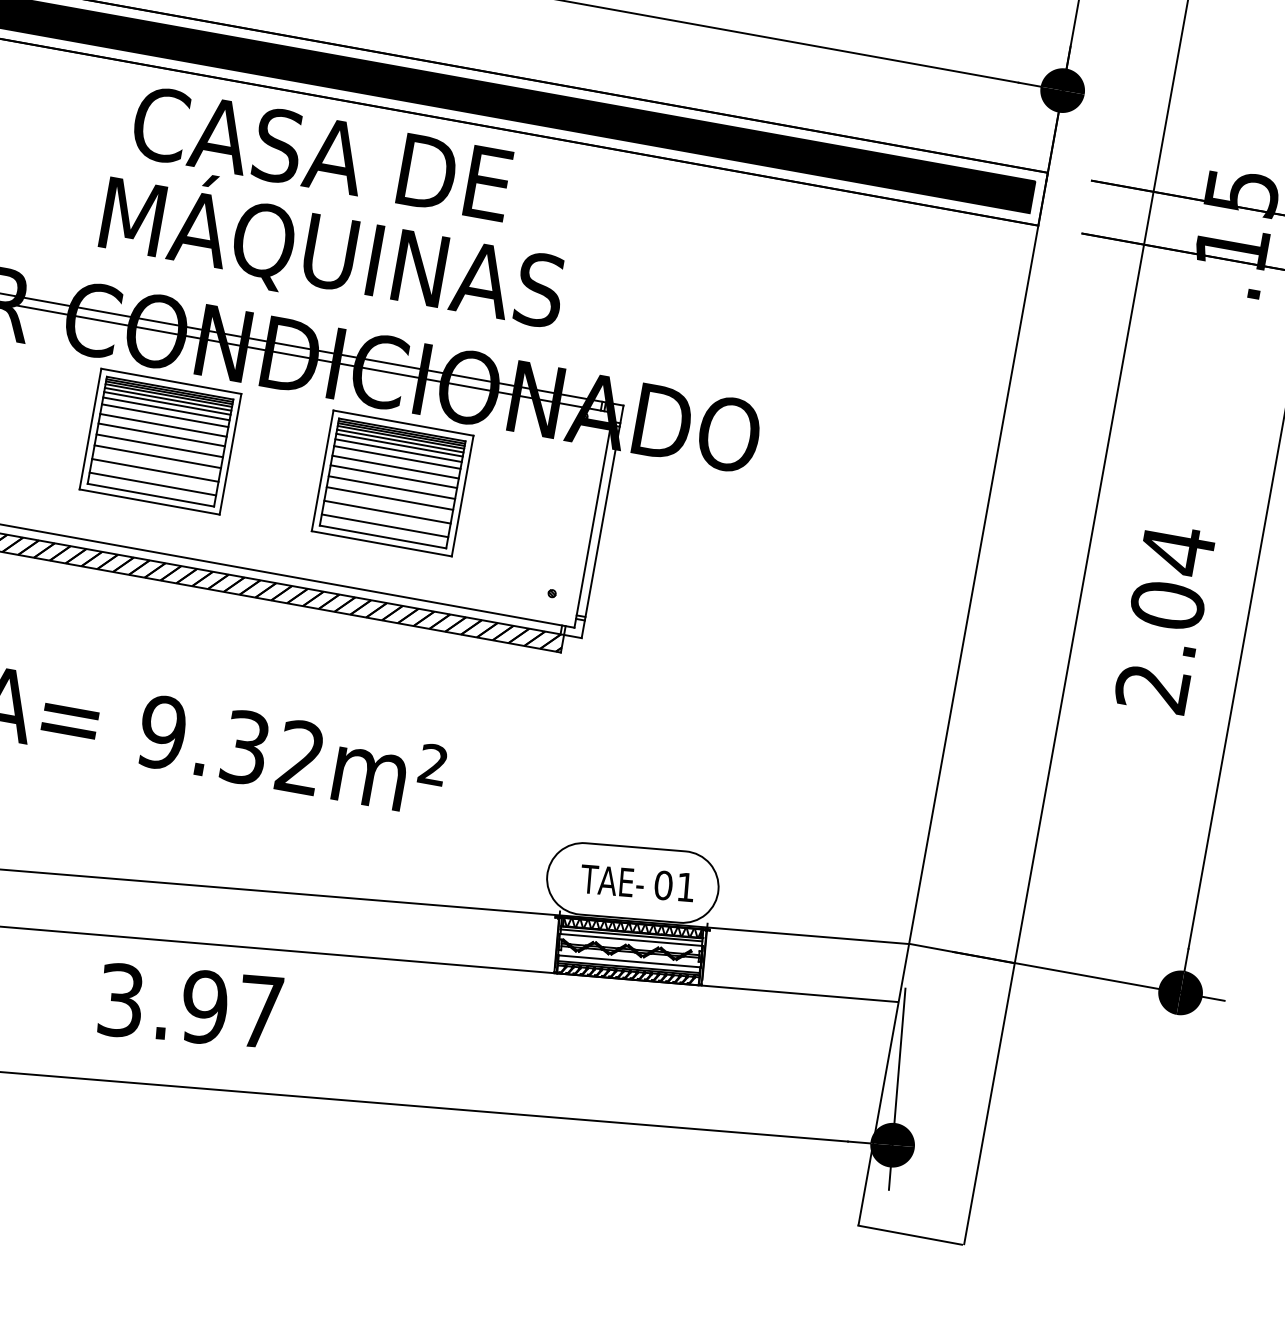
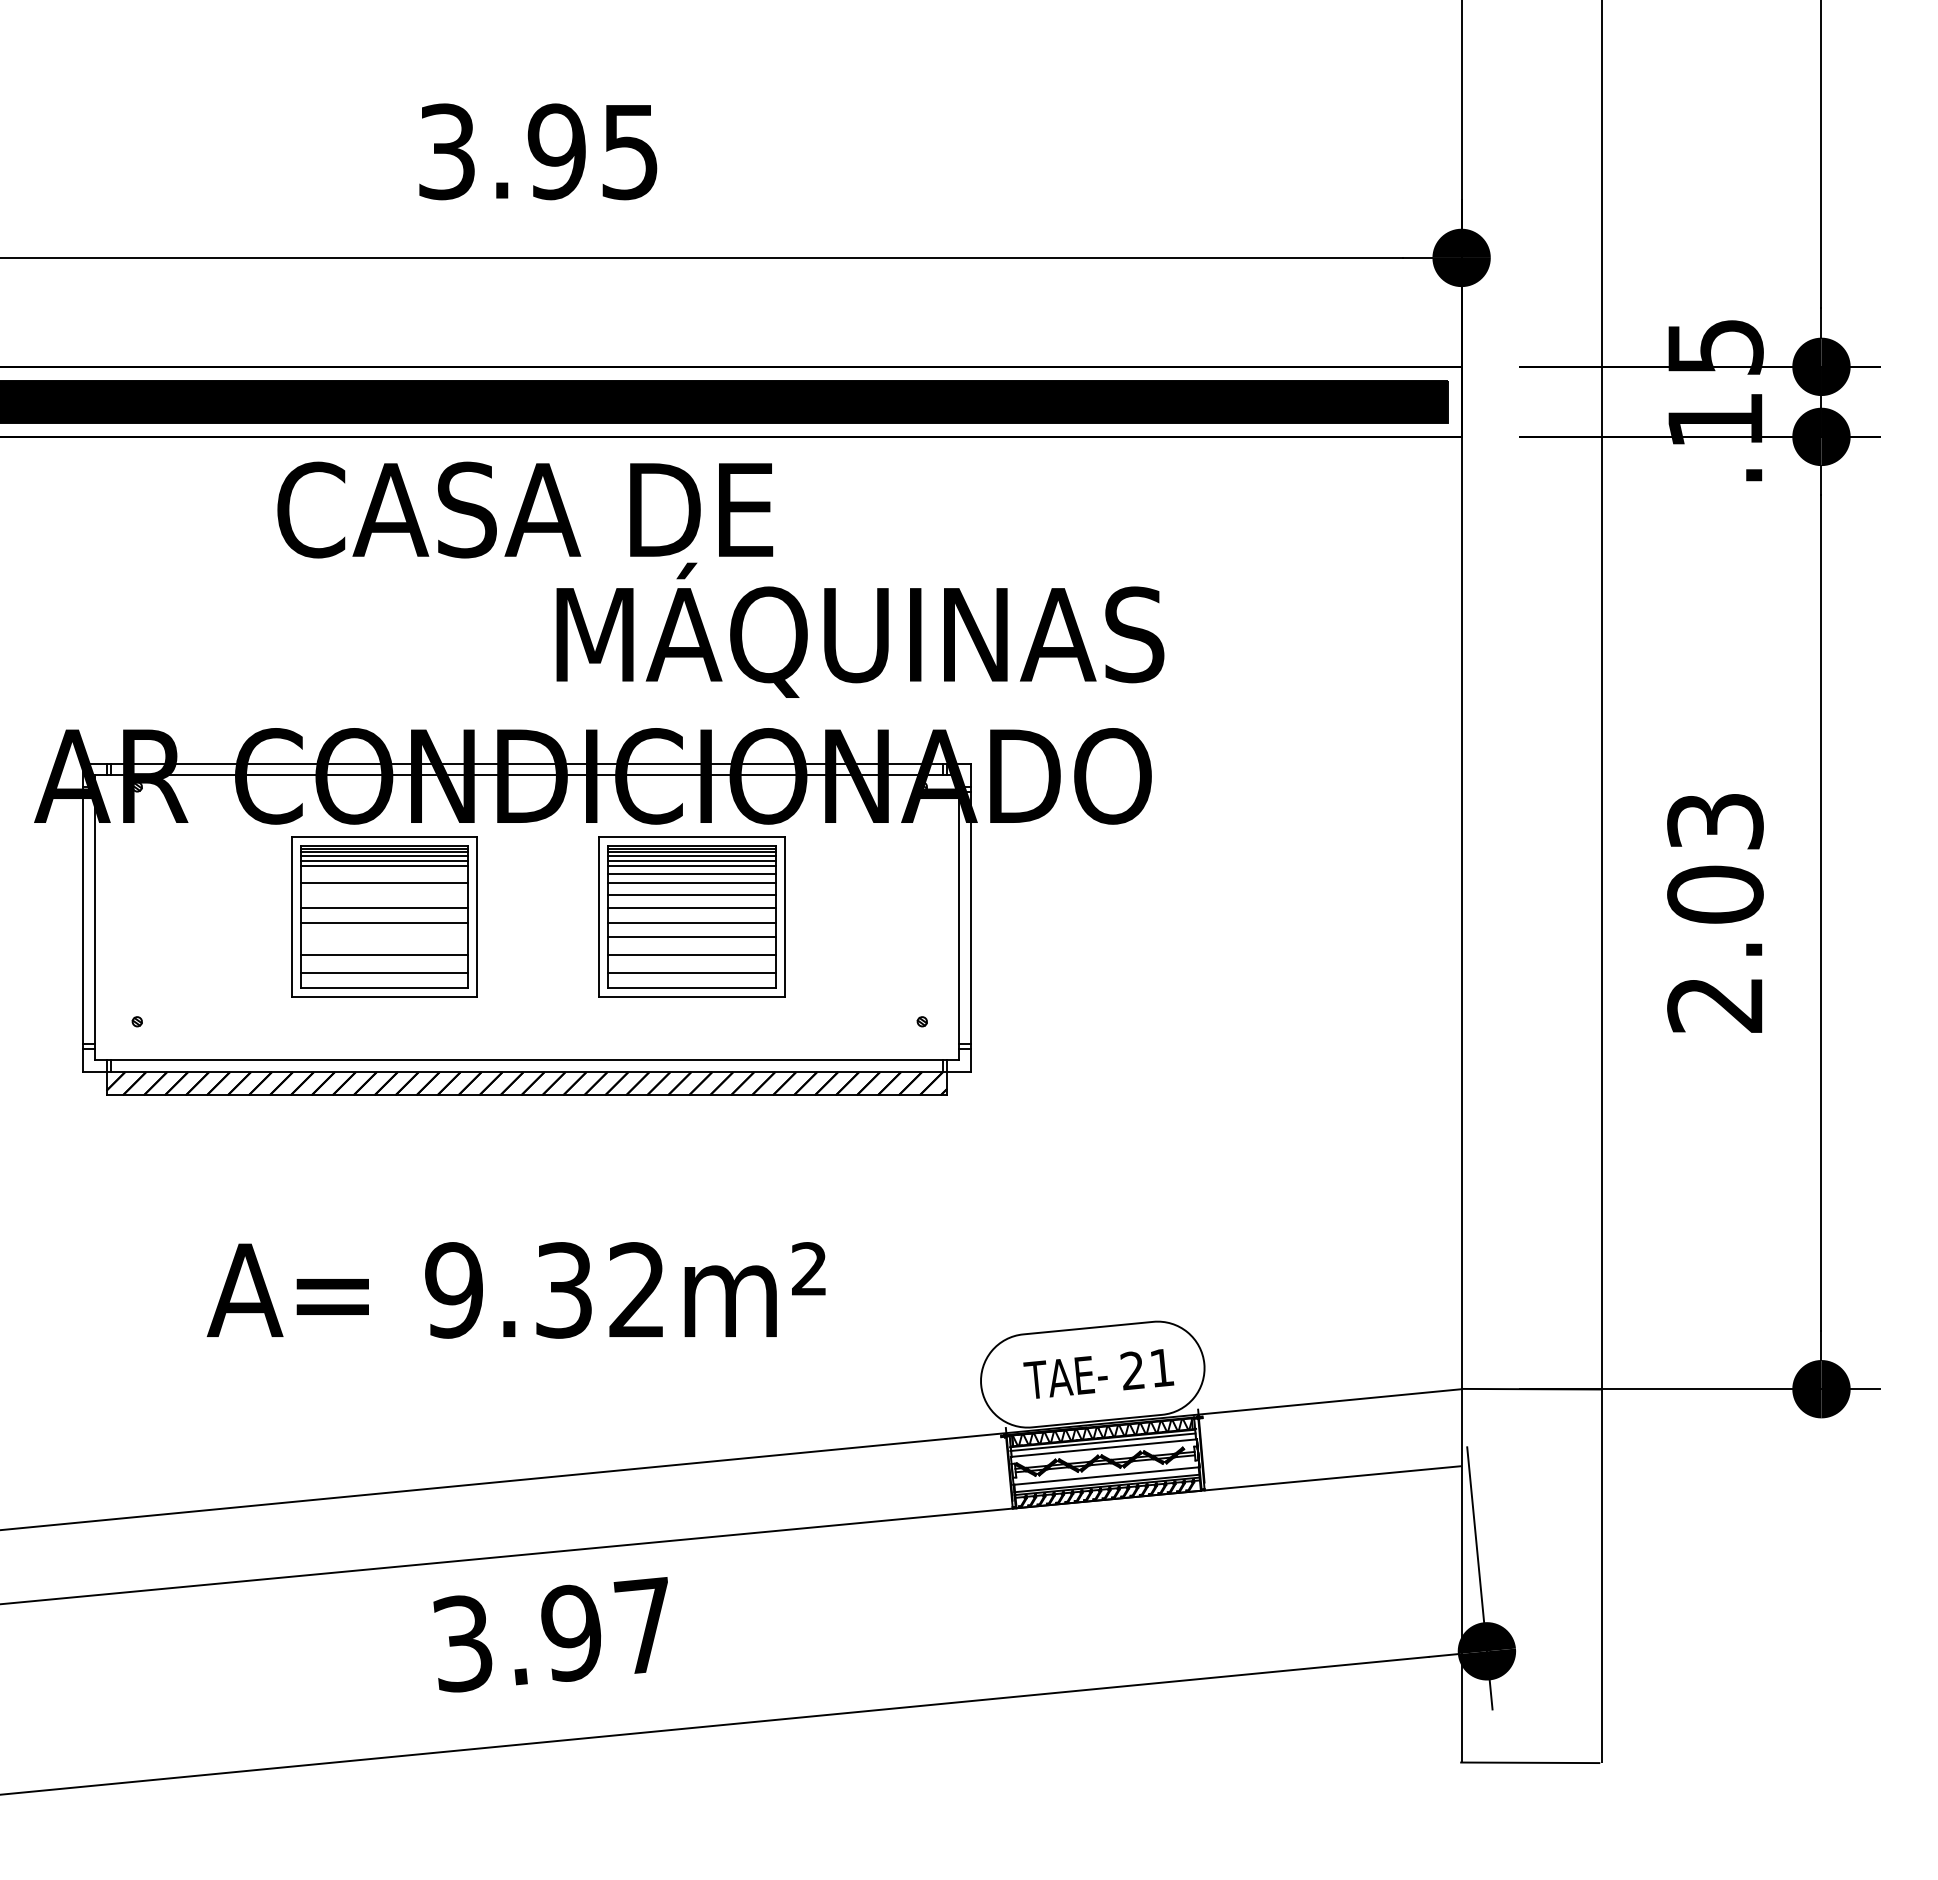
text: (333, 248) -> (860, 629), moved
line: (166, 408) -> (384, 873), removed
line: (163, 425) -> (384, 895), removed
line: (157, 457) -> (384, 937), removed
text: (1177, 550) -> (1715, 821), 2.04 -> 2.03
text: (663, 885) -> (1132, 1370), 01 -> 21

